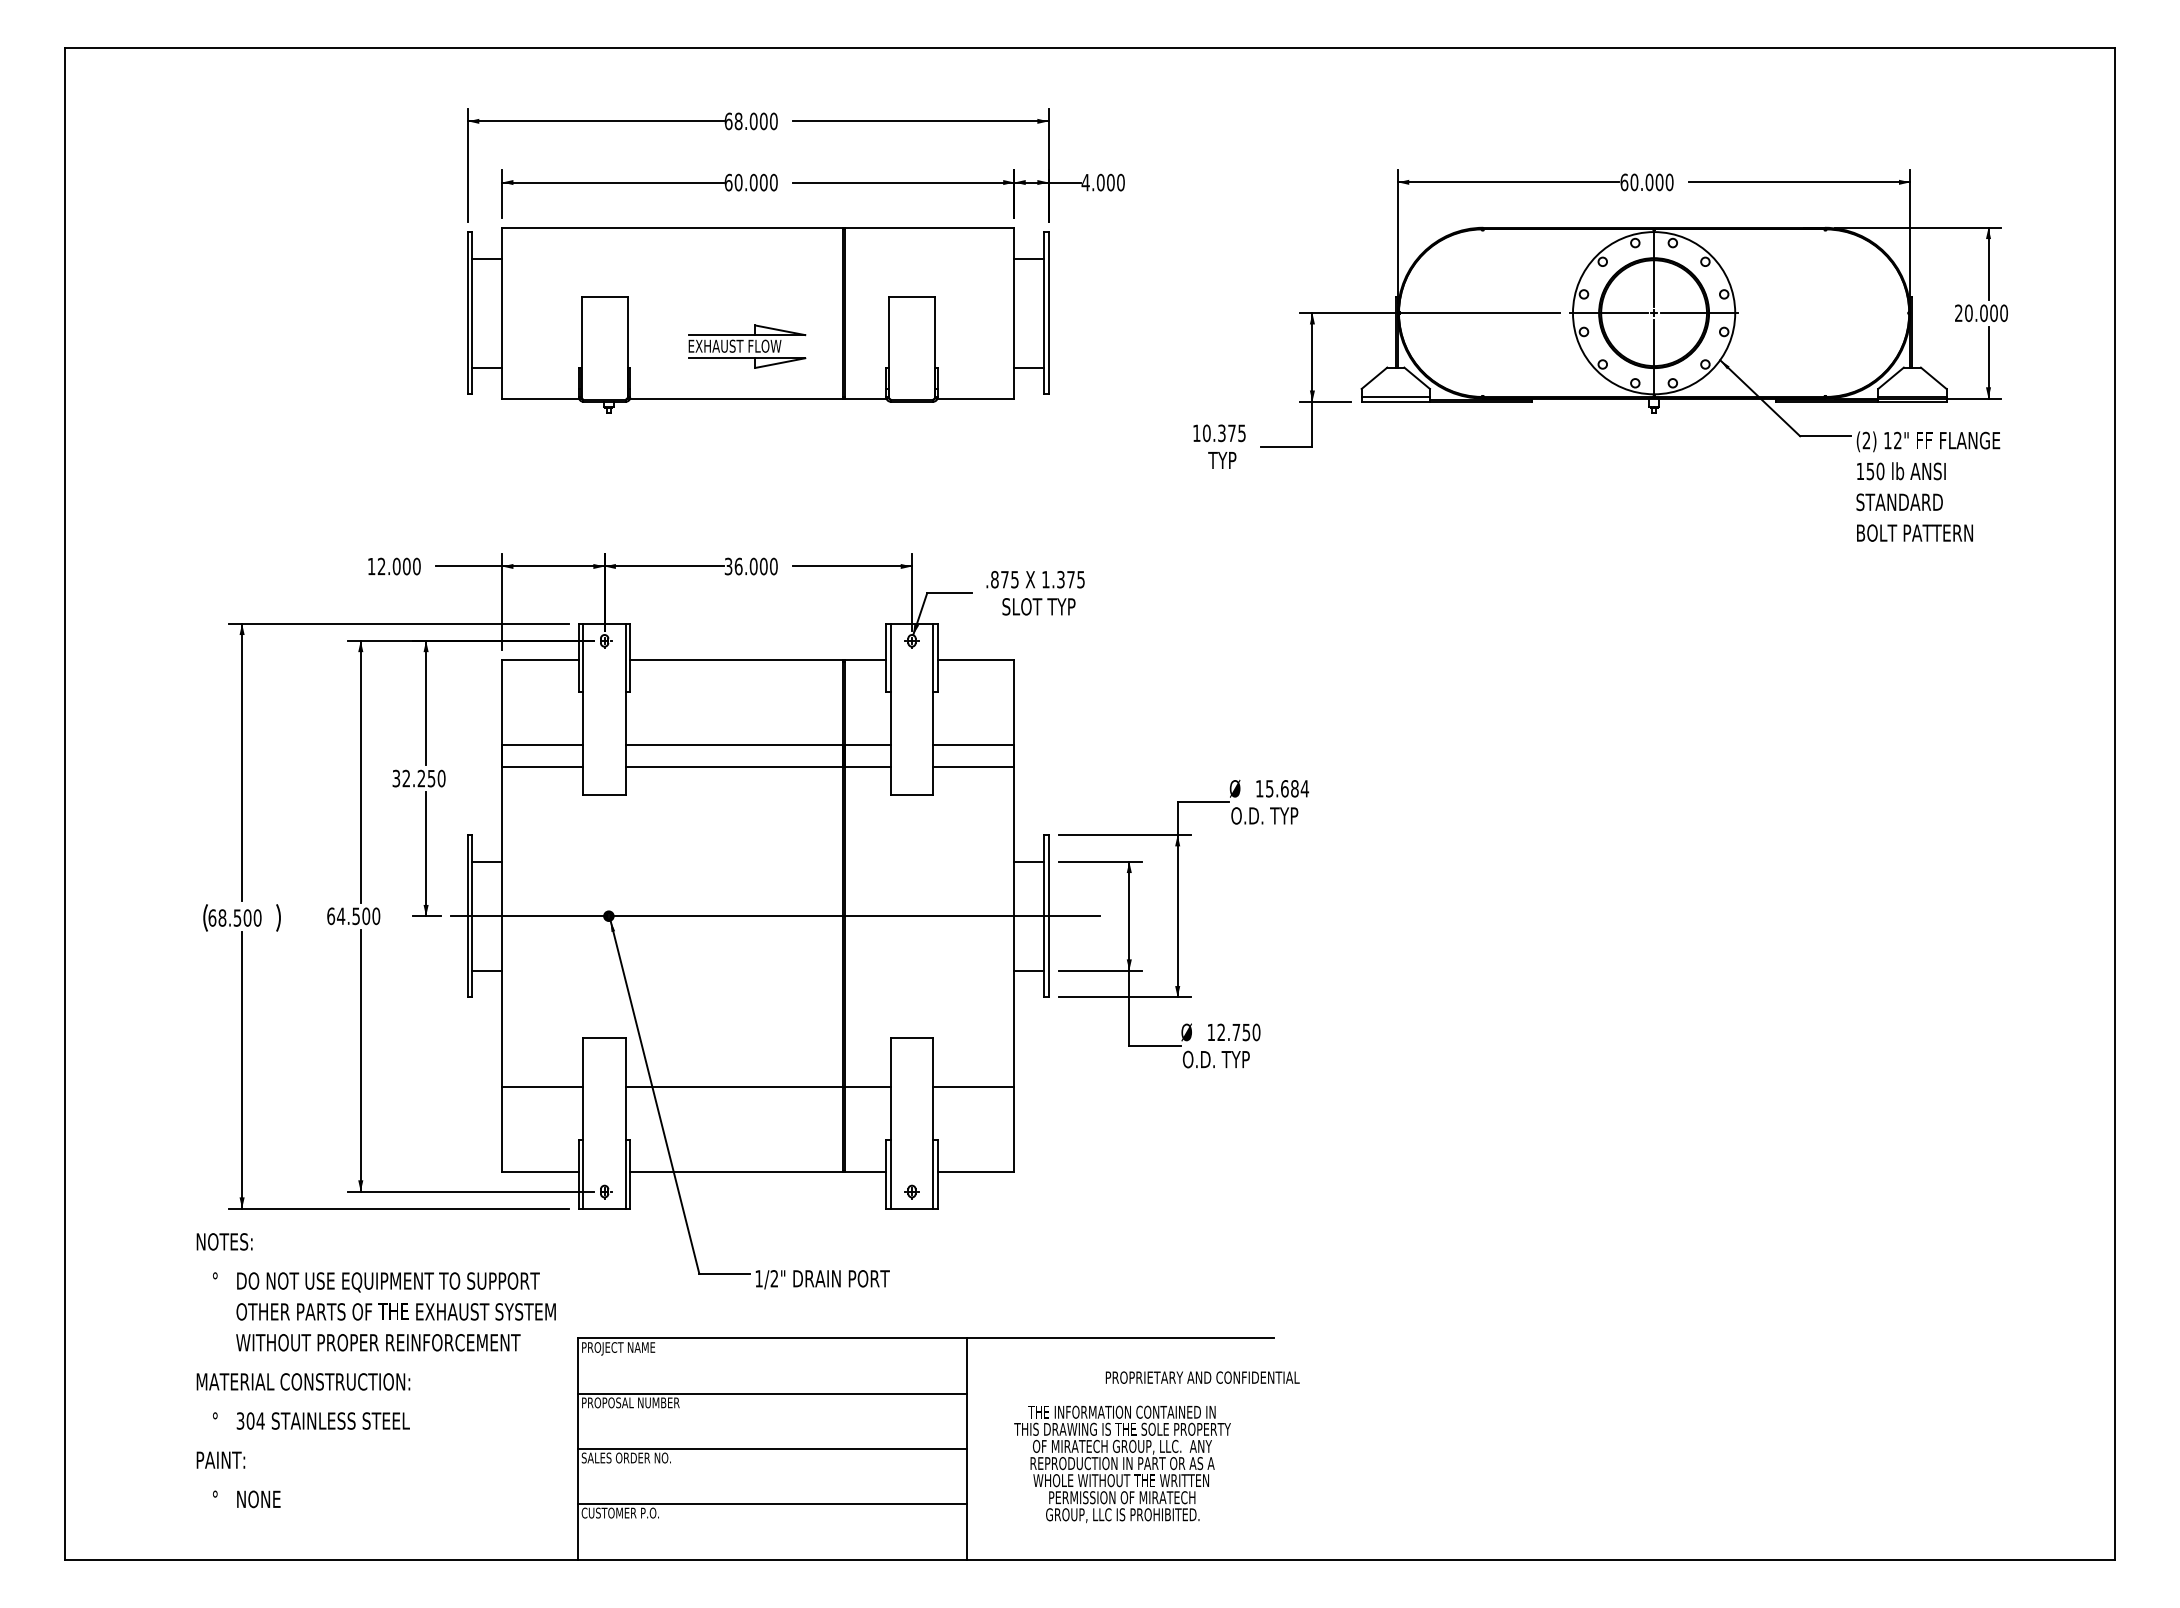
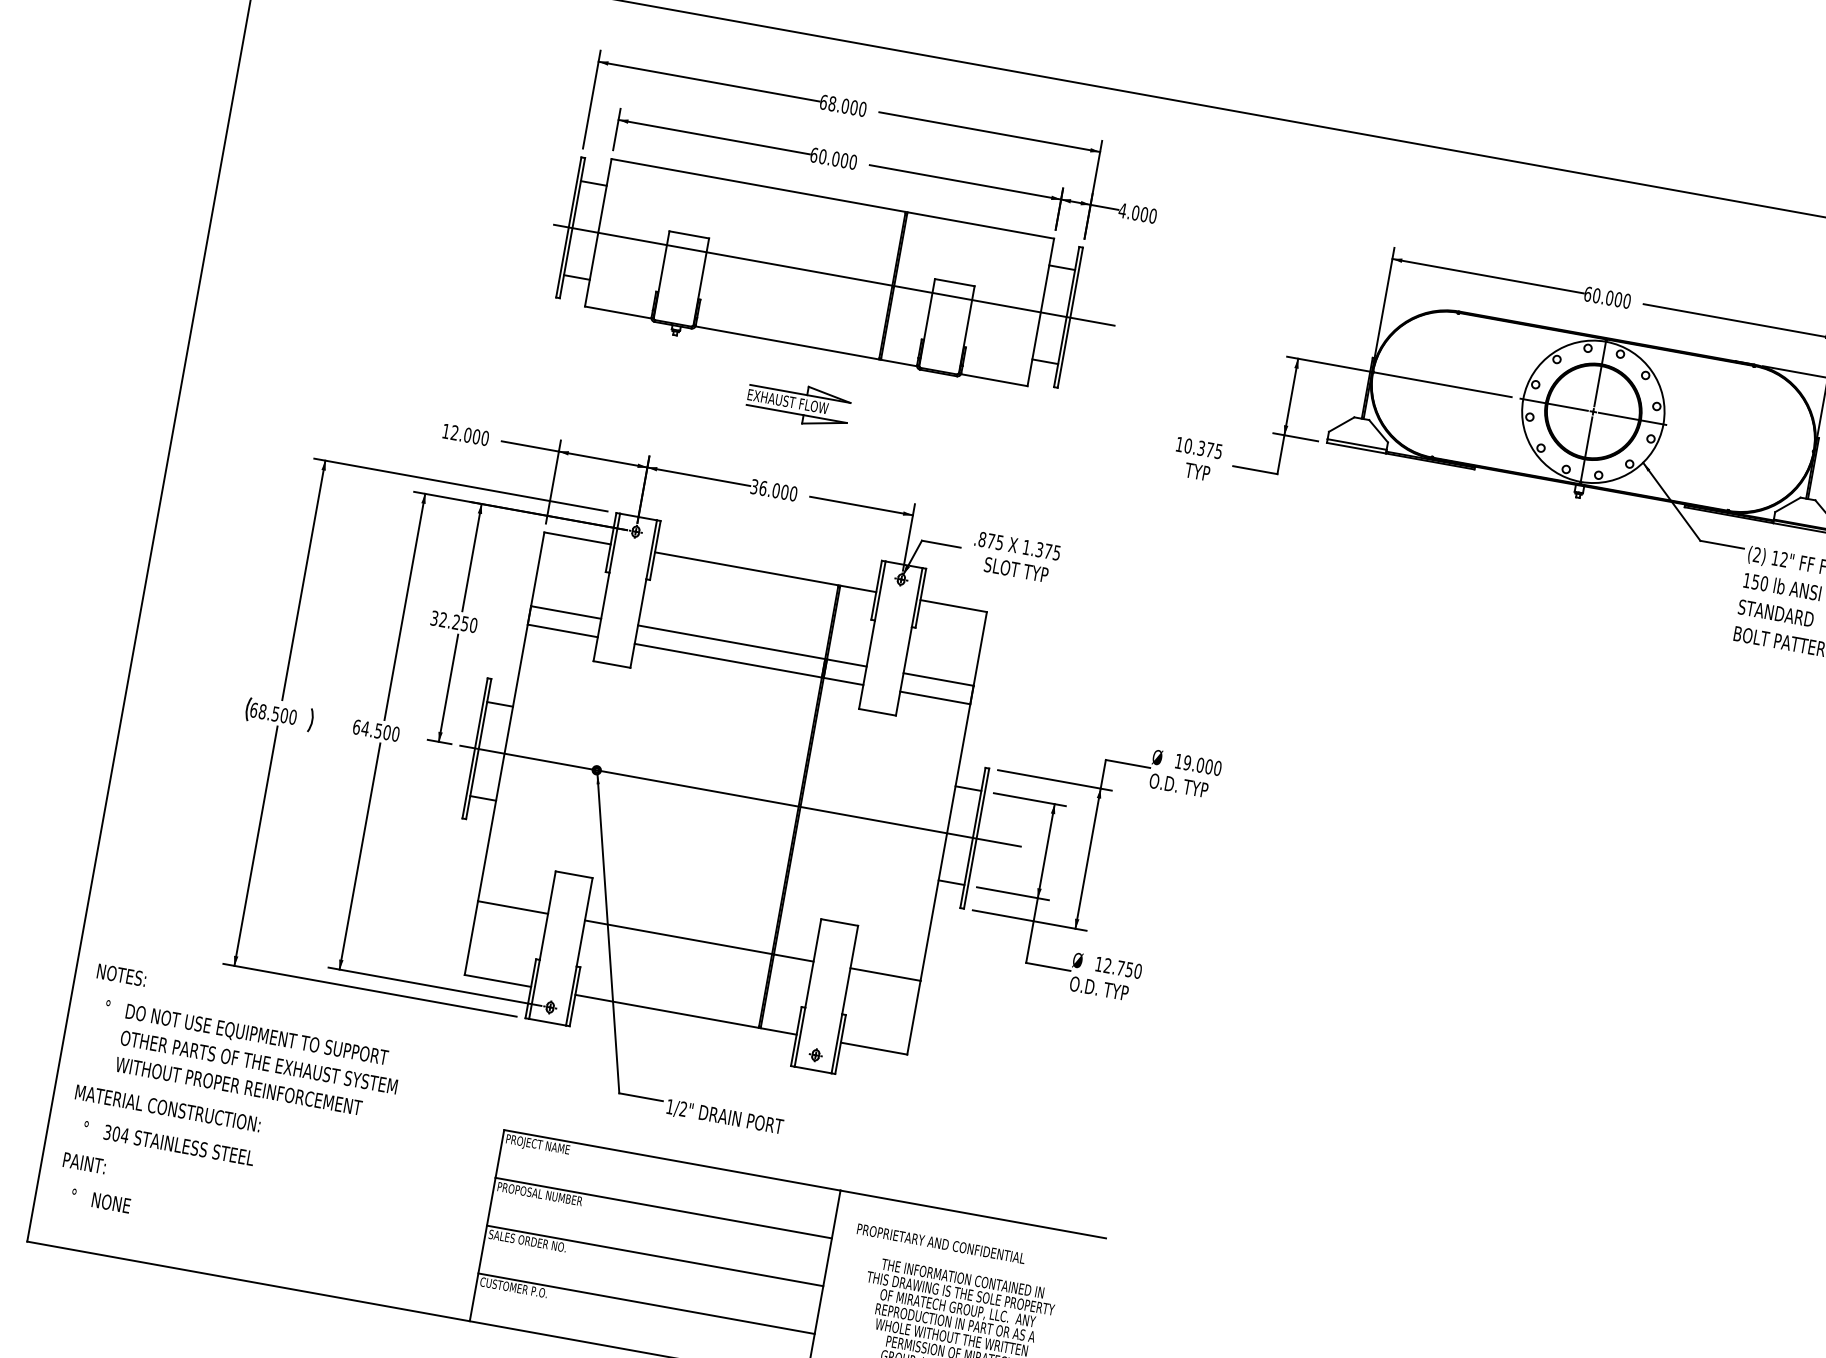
line: (774, 313) -> (833, 275), added
part: (747, 346) -> (798, 403), moved
text: (1287, 788) -> (1202, 765), 15.684 -> 19.000
text: (375, 1370) -> (232, 1109), moved
text: (1202, 1377) -> (941, 1243), moved

